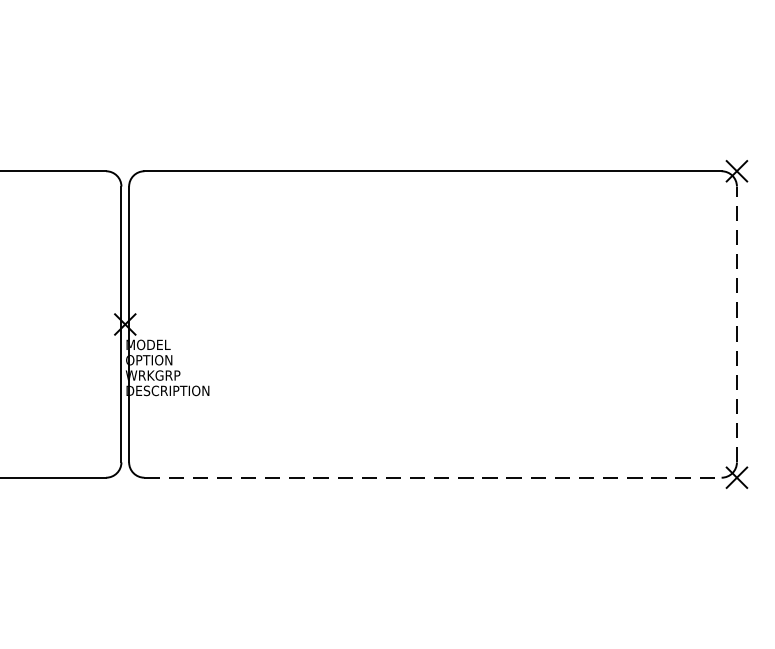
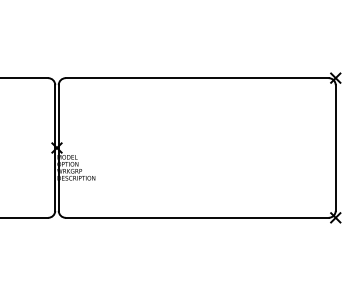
line: (736, 325) -> (335, 148), dashed -> solid
line: (433, 476) -> (197, 217), dashed -> solid

